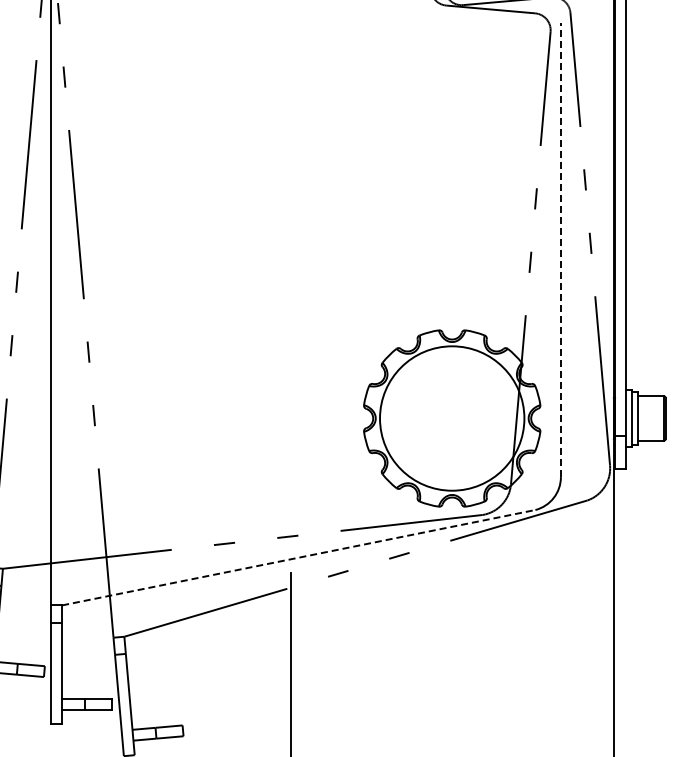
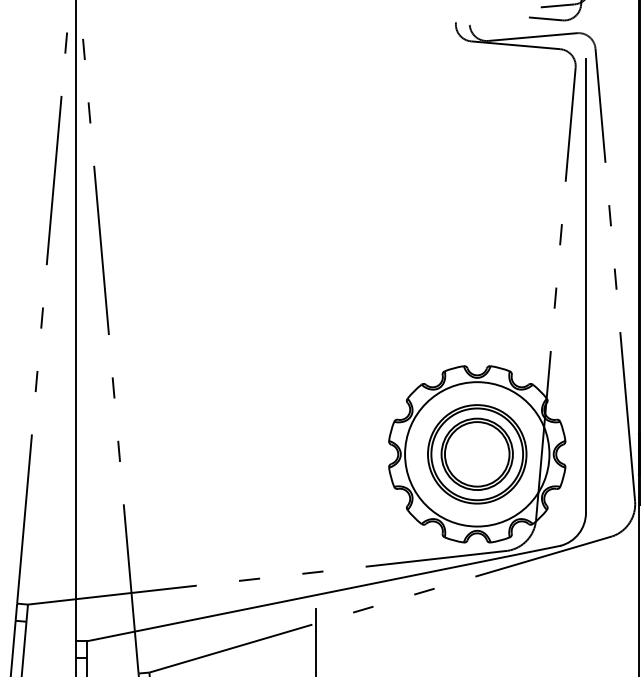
line: (560, 249) -> (585, 285), dashed -> solid
part: (452, 418) -> (477, 454), added
line: (299, 557) -> (324, 593), dashed -> solid

